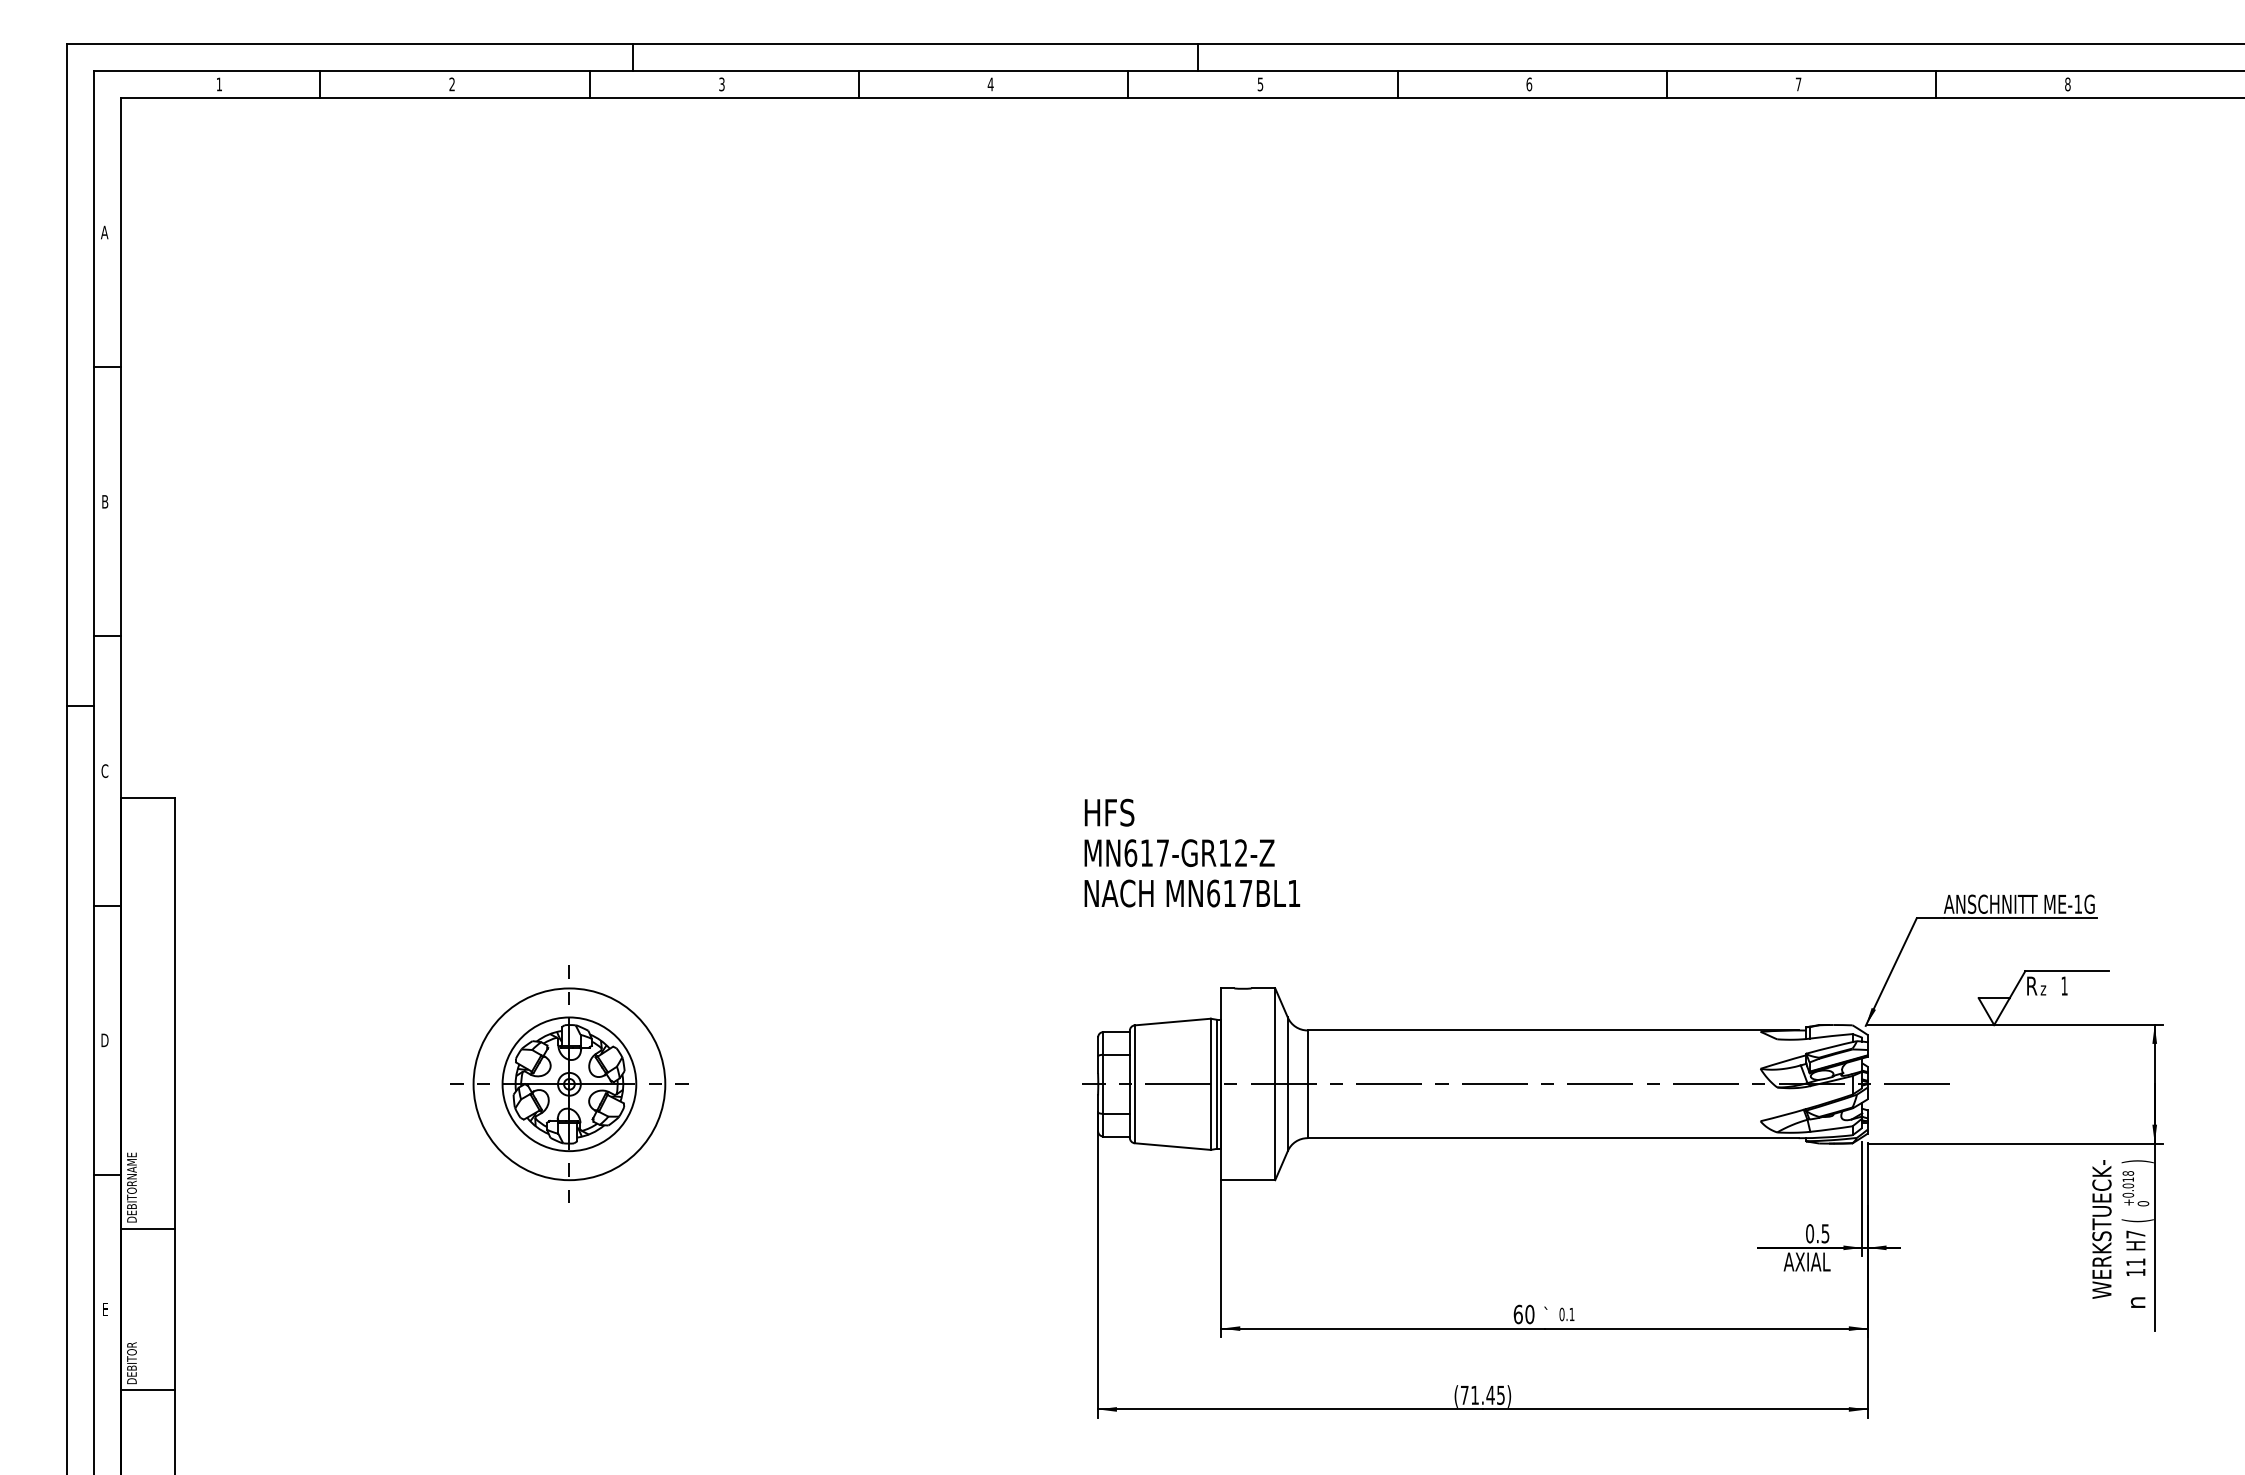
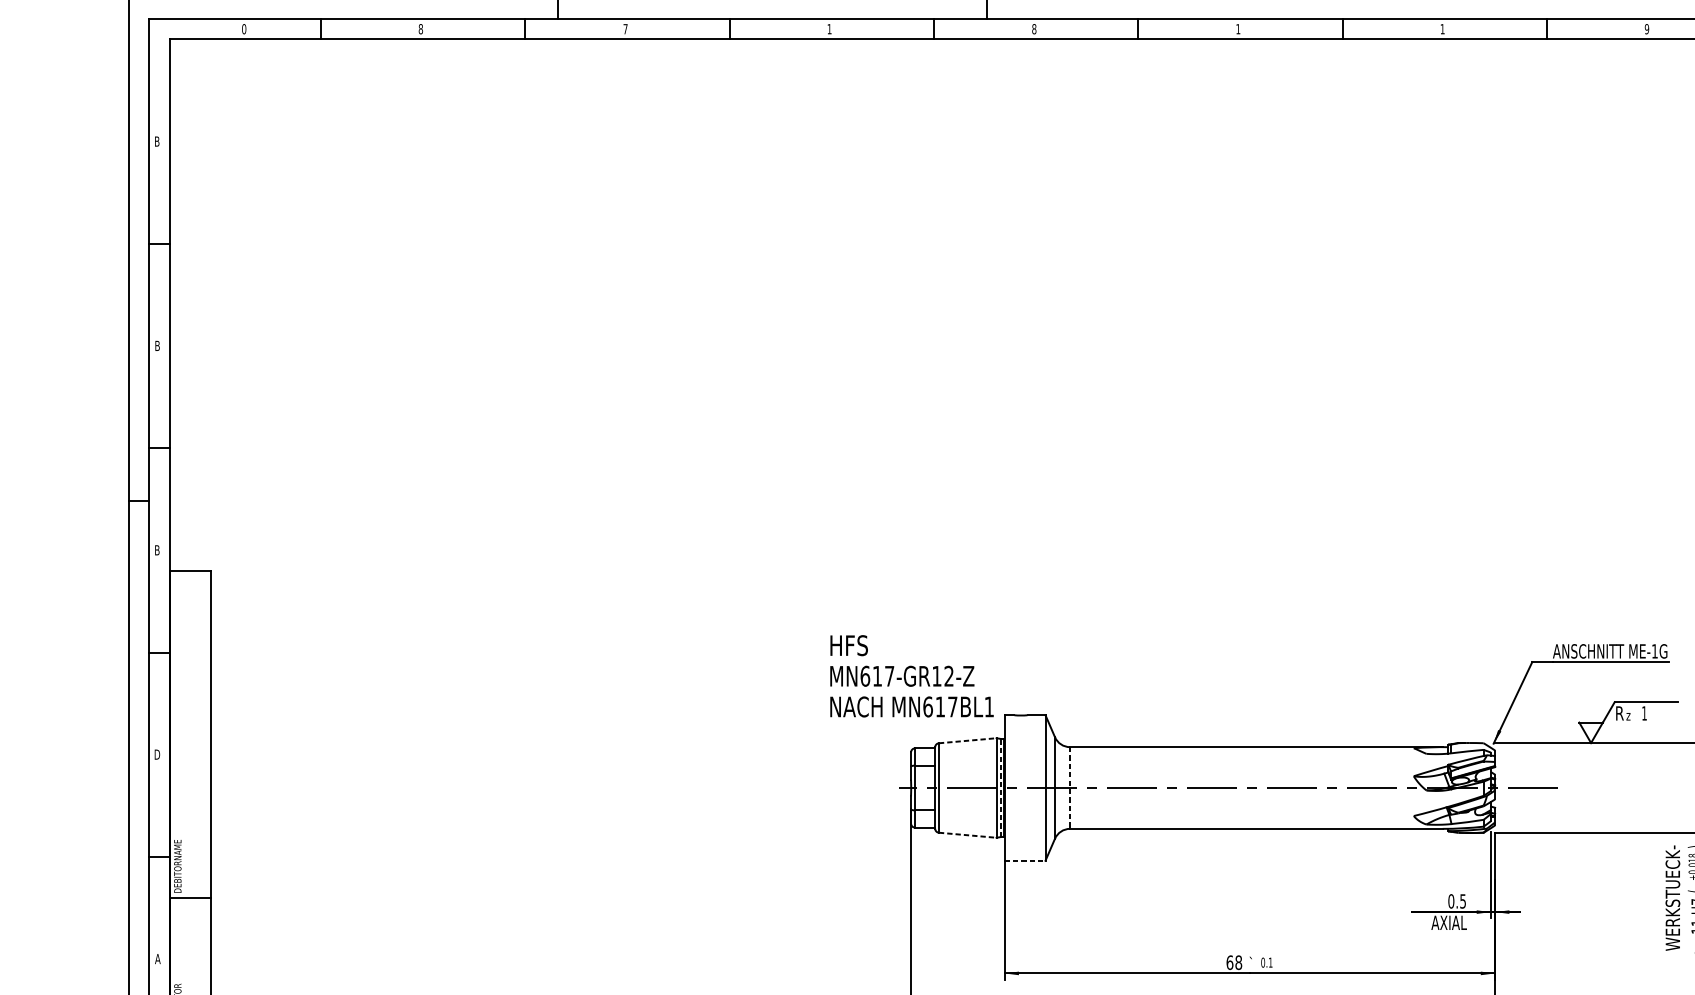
text: (219, 84) -> (244, 29), 1 -> 0
text: (452, 84) -> (421, 29), 2 -> 8
text: (721, 84) -> (625, 29), 3 -> 7
text: (990, 84) -> (829, 29), 4 -> 1
text: (1260, 84) -> (1034, 29), 5 -> 8
text: (1529, 84) -> (1238, 29), 6 -> 1
text: (1798, 84) -> (1442, 29), 7 -> 1
text: (2067, 84) -> (1646, 29), 8 -> 9
text: (104, 232) -> (157, 141), A -> B
text: (104, 770) -> (157, 549), C -> B
text: (1192, 852) -> (912, 675), moved
line: (1173, 1022) -> (968, 741), solid -> dashed
part: (569, 1083) -> (509, 787), removed
line: (1216, 1084) -> (1000, 788), solid -> dashed
line: (1307, 1084) -> (1069, 788), solid -> dashed
line: (1173, 1146) -> (968, 835), solid -> dashed
line: (1248, 1180) -> (1025, 860), solid -> dashed
text: (105, 1309) -> (157, 958), E -> A
text: (1529, 1314) -> (1238, 962), 60 -> 68

